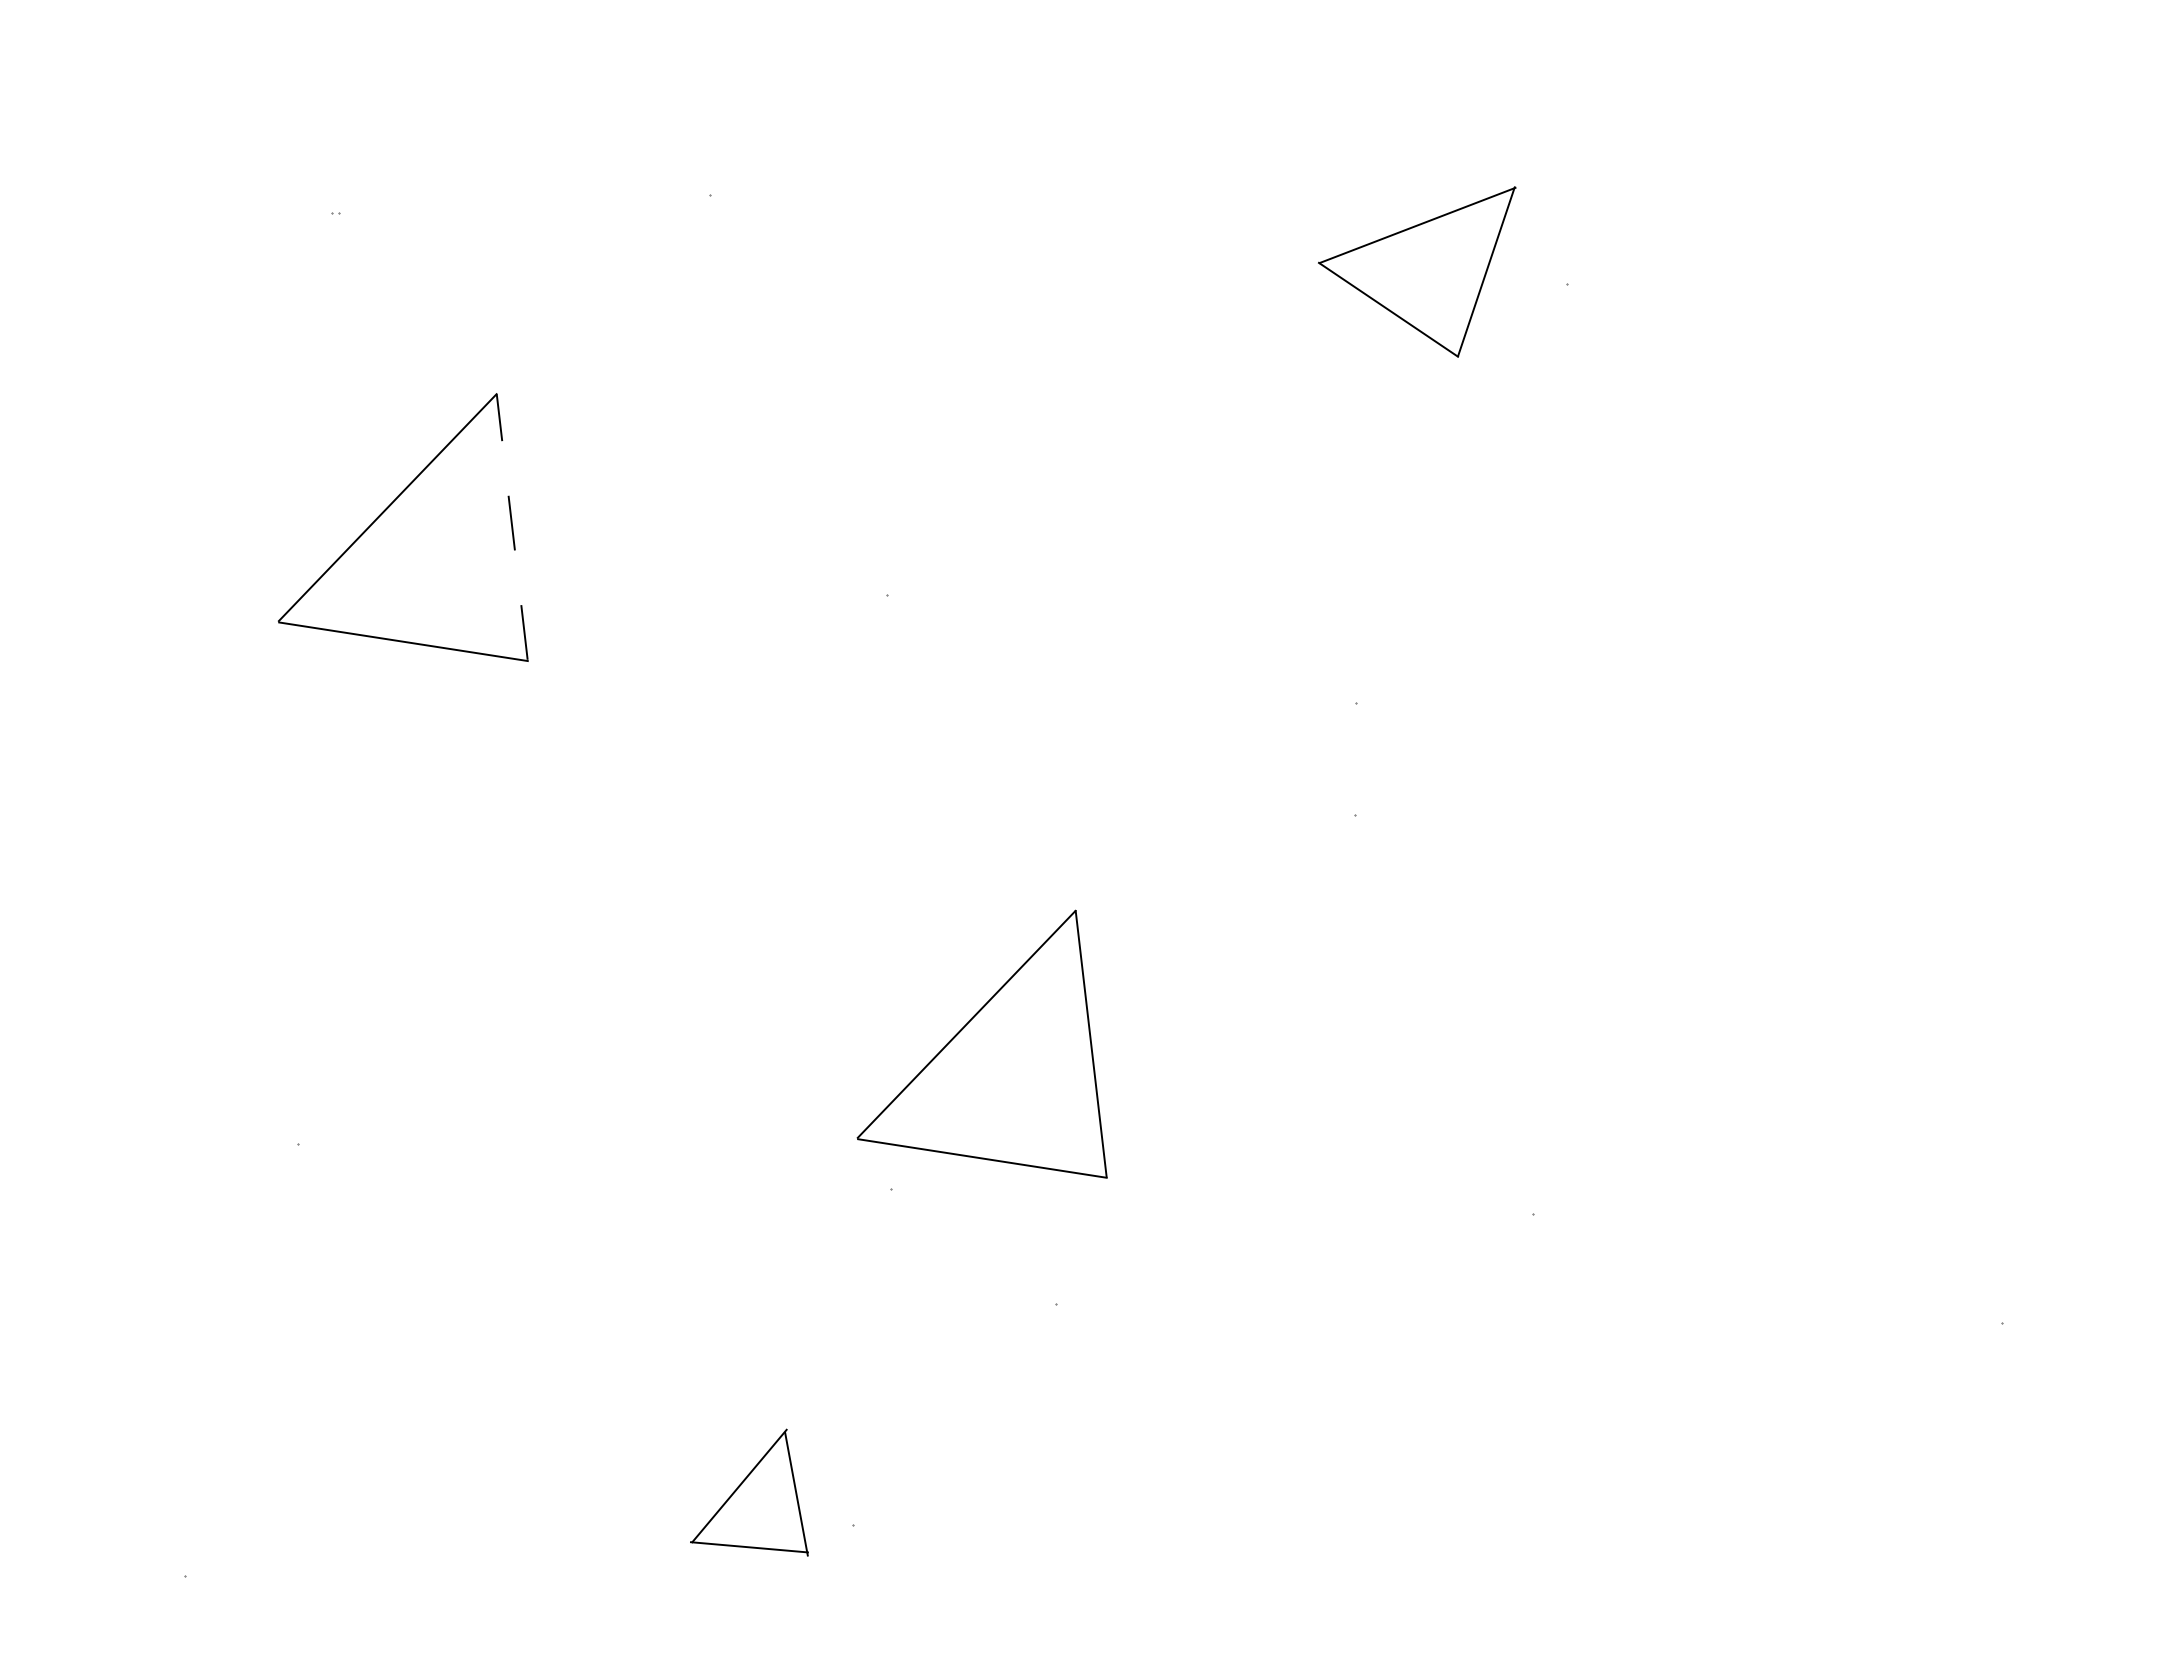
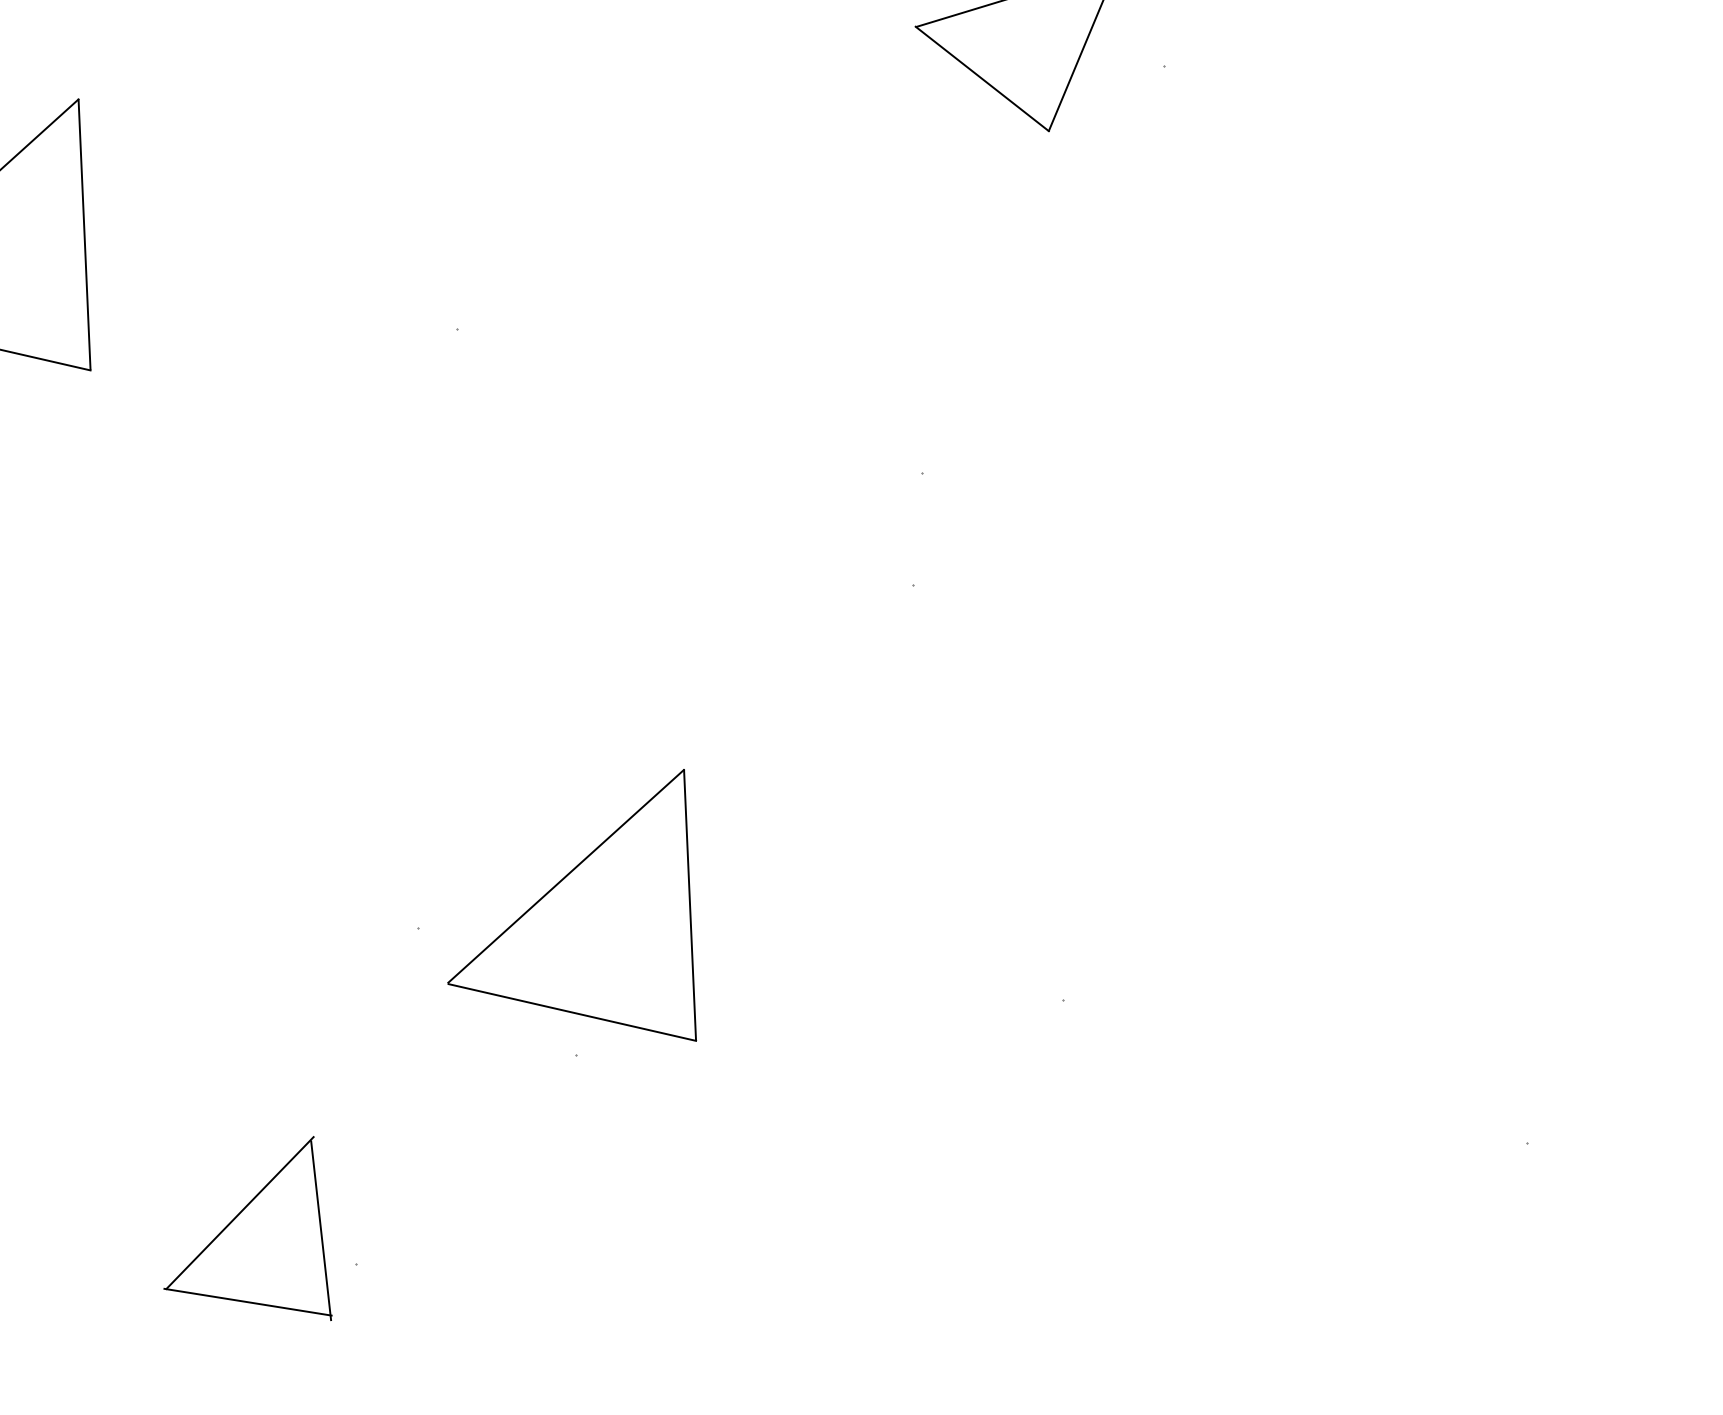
line: (512, 527) -> (84, 234), dashed -> solid
part: (981, 1043) -> (579, 896), moved
part: (749, 1492) -> (253, 1223), size x1.43

